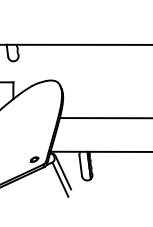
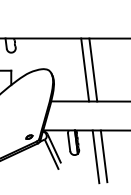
line: (98, 81) -> (84, 70), added
line: (108, 81) -> (92, 70), added
line: (121, 181) -> (104, 155), added
line: (111, 182) -> (95, 156), added

